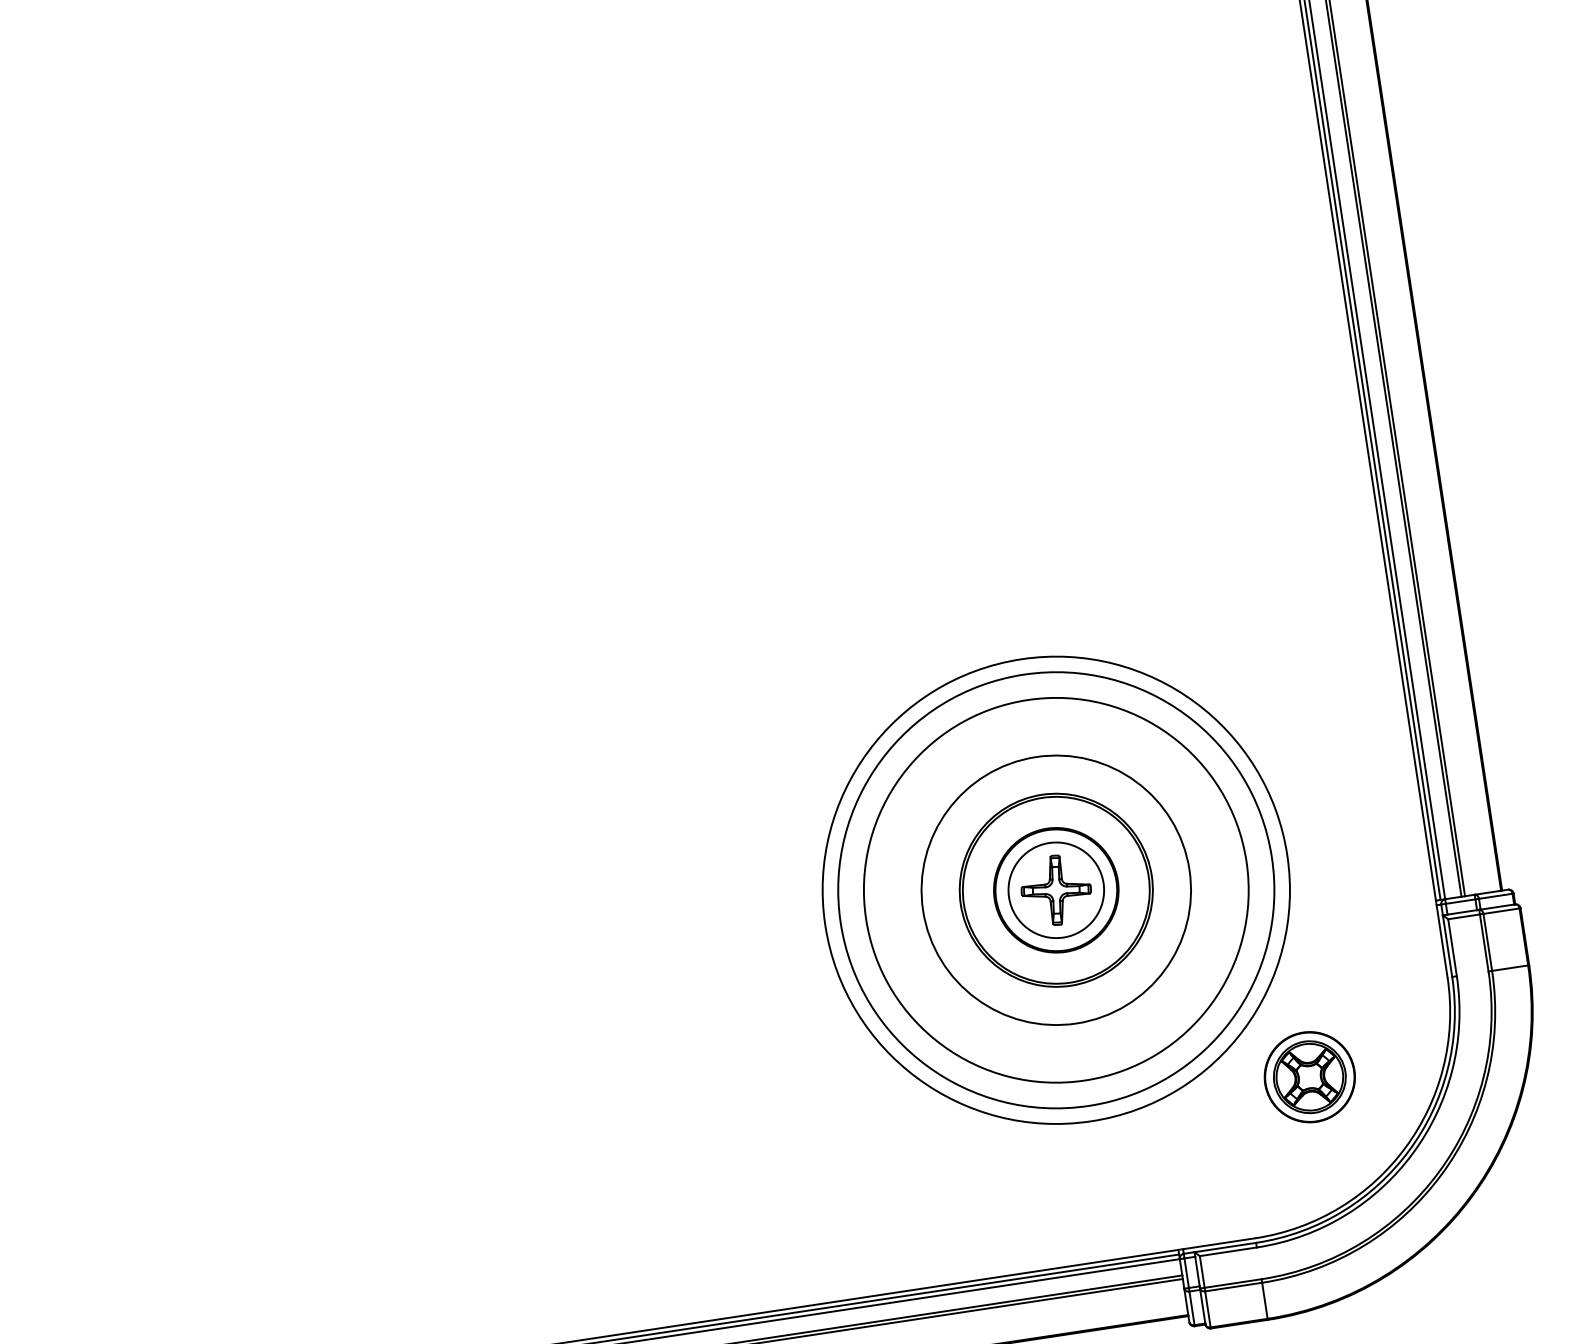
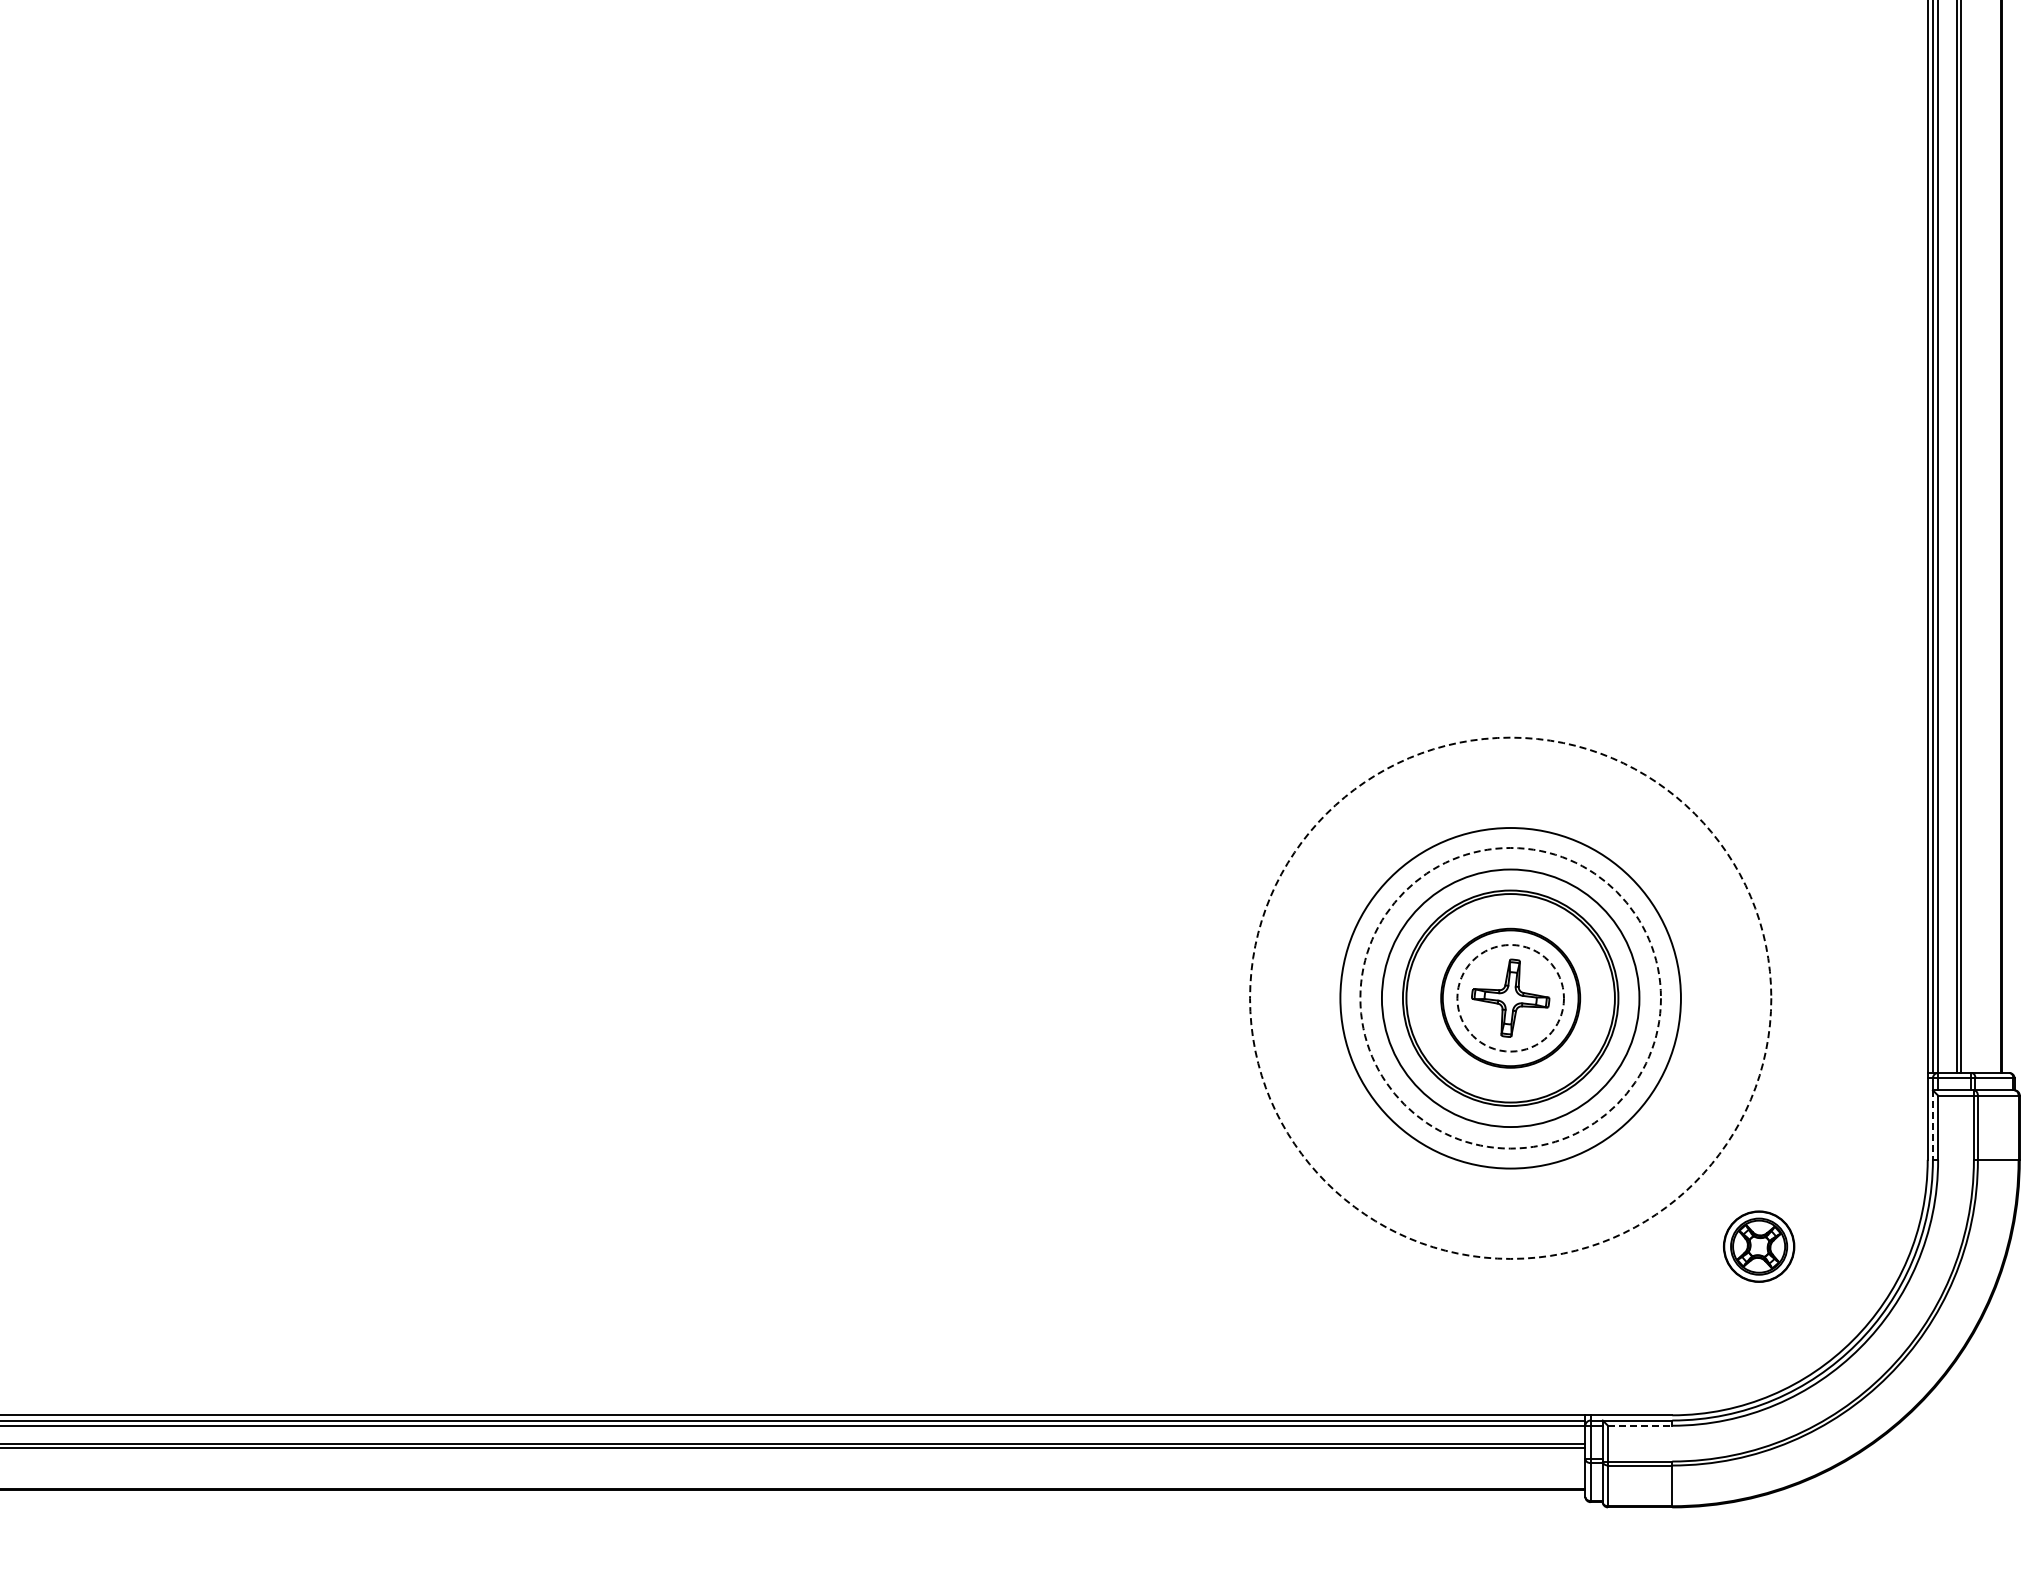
circle: (1056, 889) -> (1510, 997), size x0.6
circle: (1056, 889) -> (1510, 997), solid -> dashed
circle: (1056, 889) -> (1510, 997), solid -> dashed
circle: (1056, 889) -> (1510, 997), solid -> dashed
circle: (1056, 890) -> (1510, 998), size x0.7
line: (1447, 946) -> (1932, 1125), solid -> dashed
part: (1309, 1077) -> (1758, 1246), size x0.7
line: (1228, 1251) -> (1640, 1425), solid -> dashed

